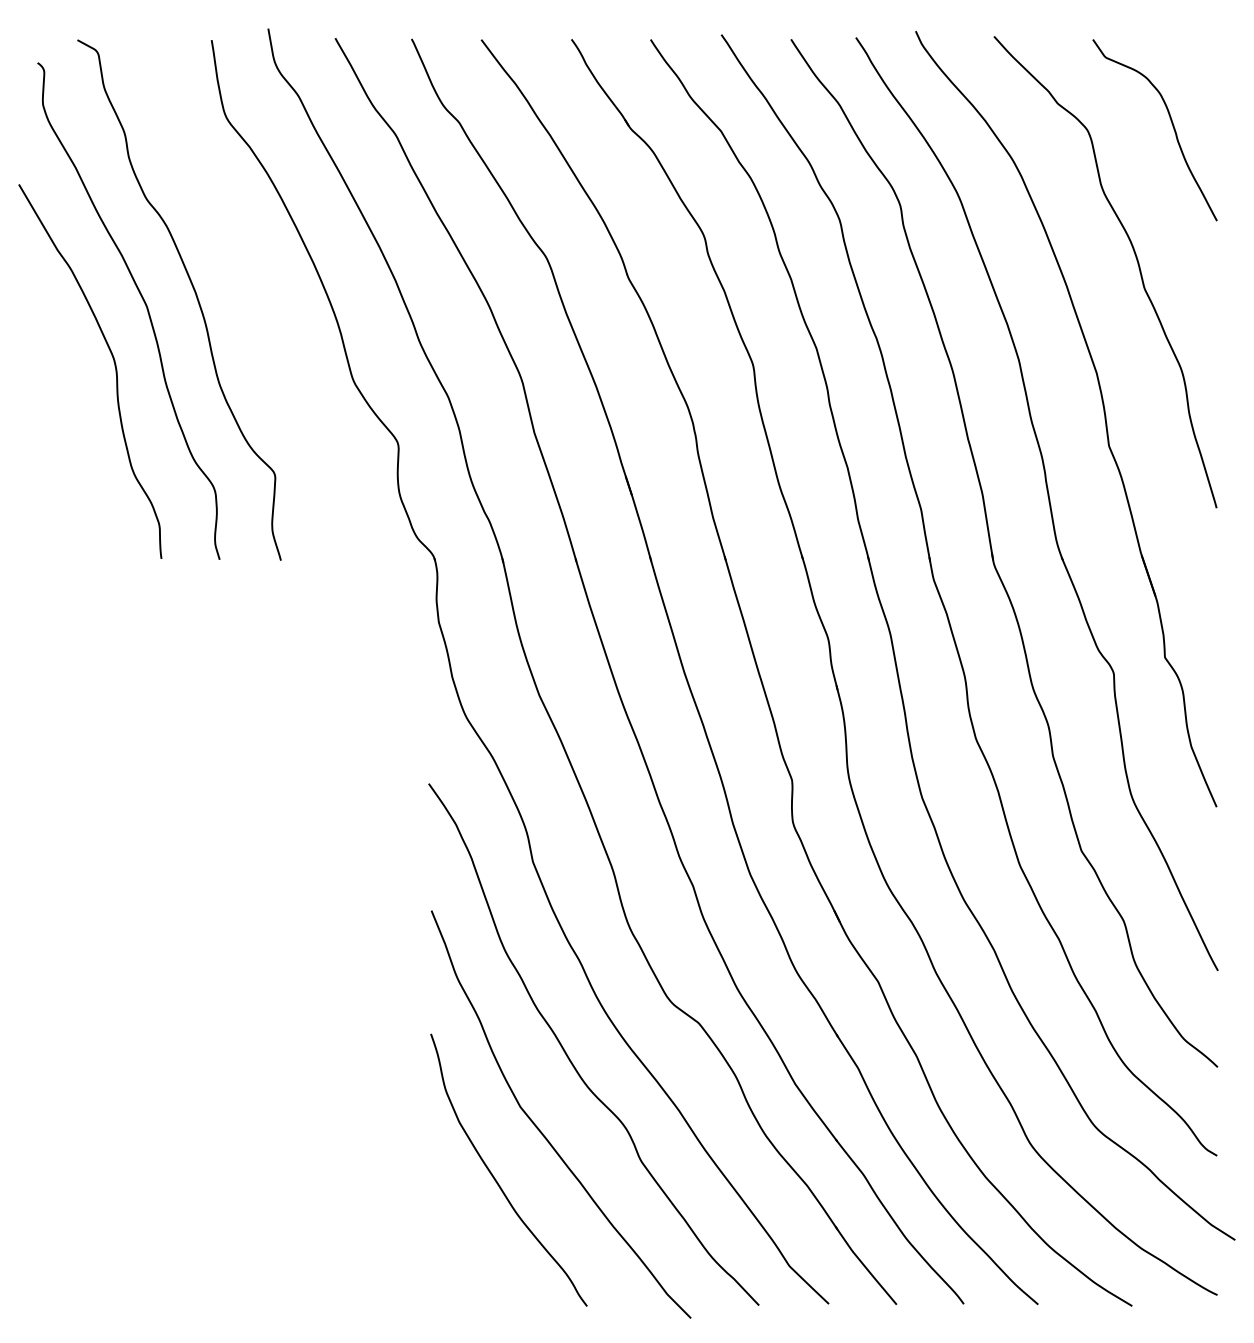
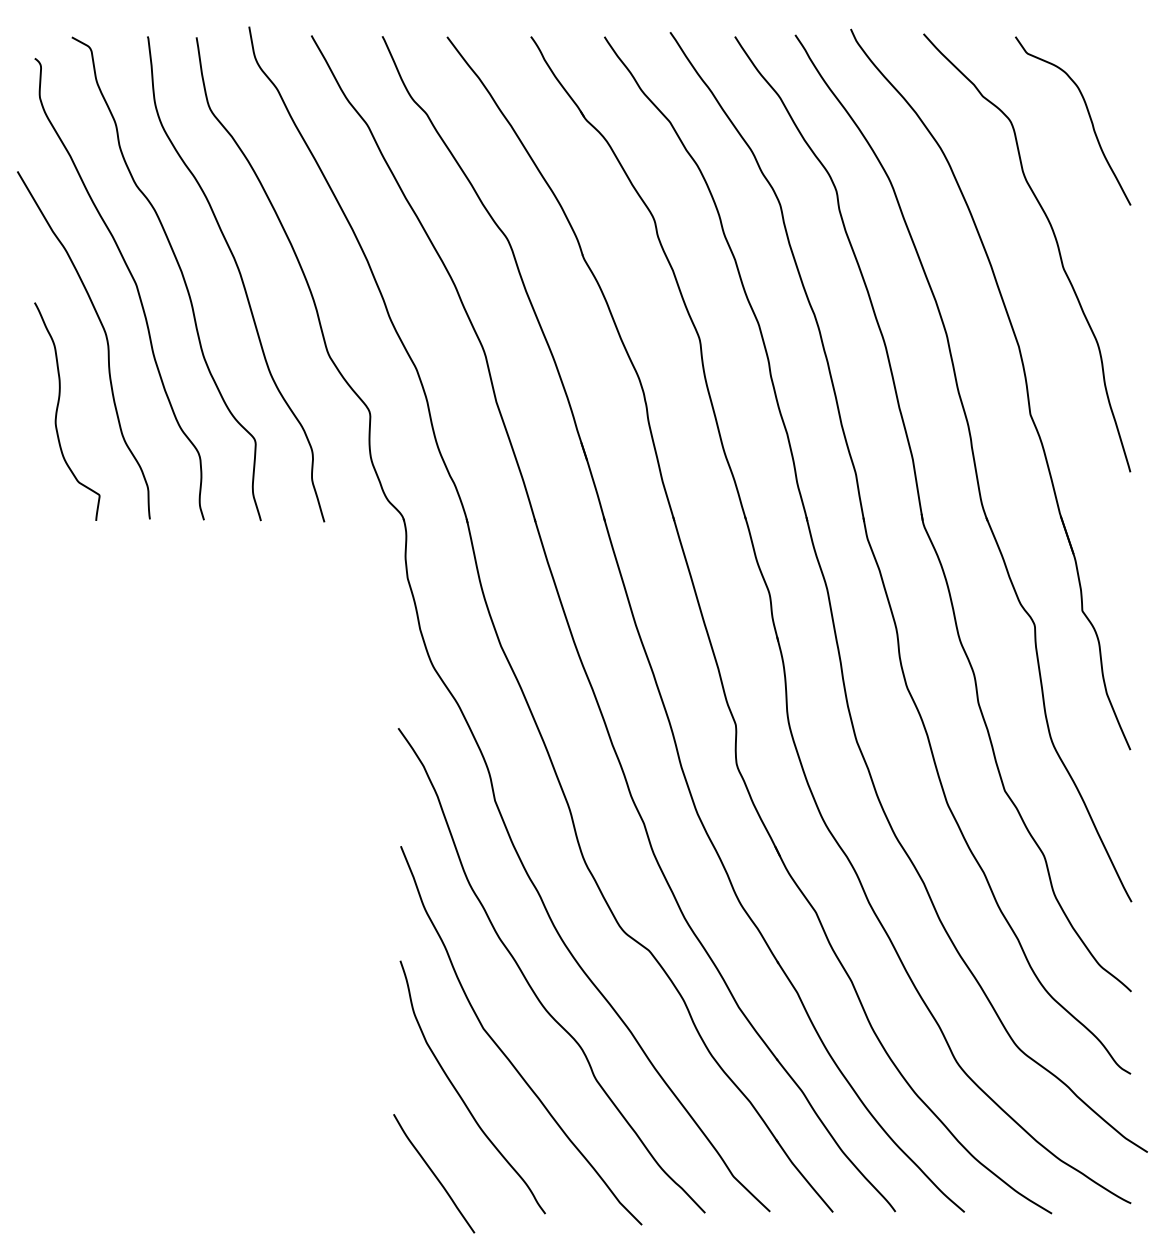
curve: (258, 297) -> (240, 276), added
curve: (62, 442) -> (57, 411), added
curve: (467, 1262) -> (434, 1173), added

